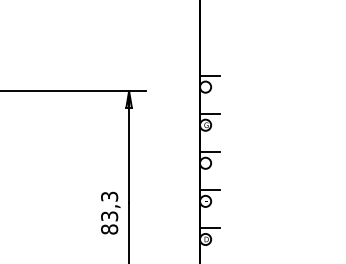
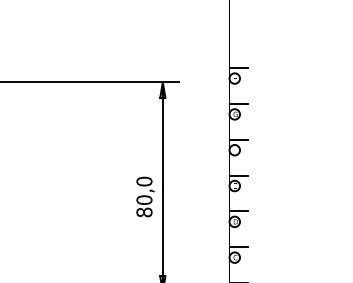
text: (109, 206) -> (144, 190), 83,3 -> 80,0

